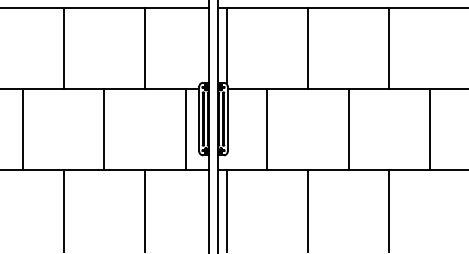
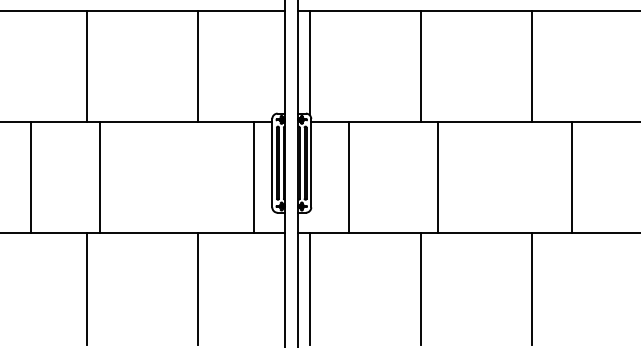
line: (104, 129) -> (99, 177), moved
line: (267, 129) -> (349, 177), moved
line: (348, 129) -> (437, 177), moved
line: (430, 129) -> (572, 177), moved

